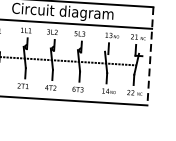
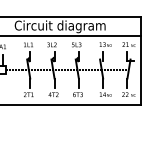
line: (149, 56) -> (140, 61), dashed -> solid

